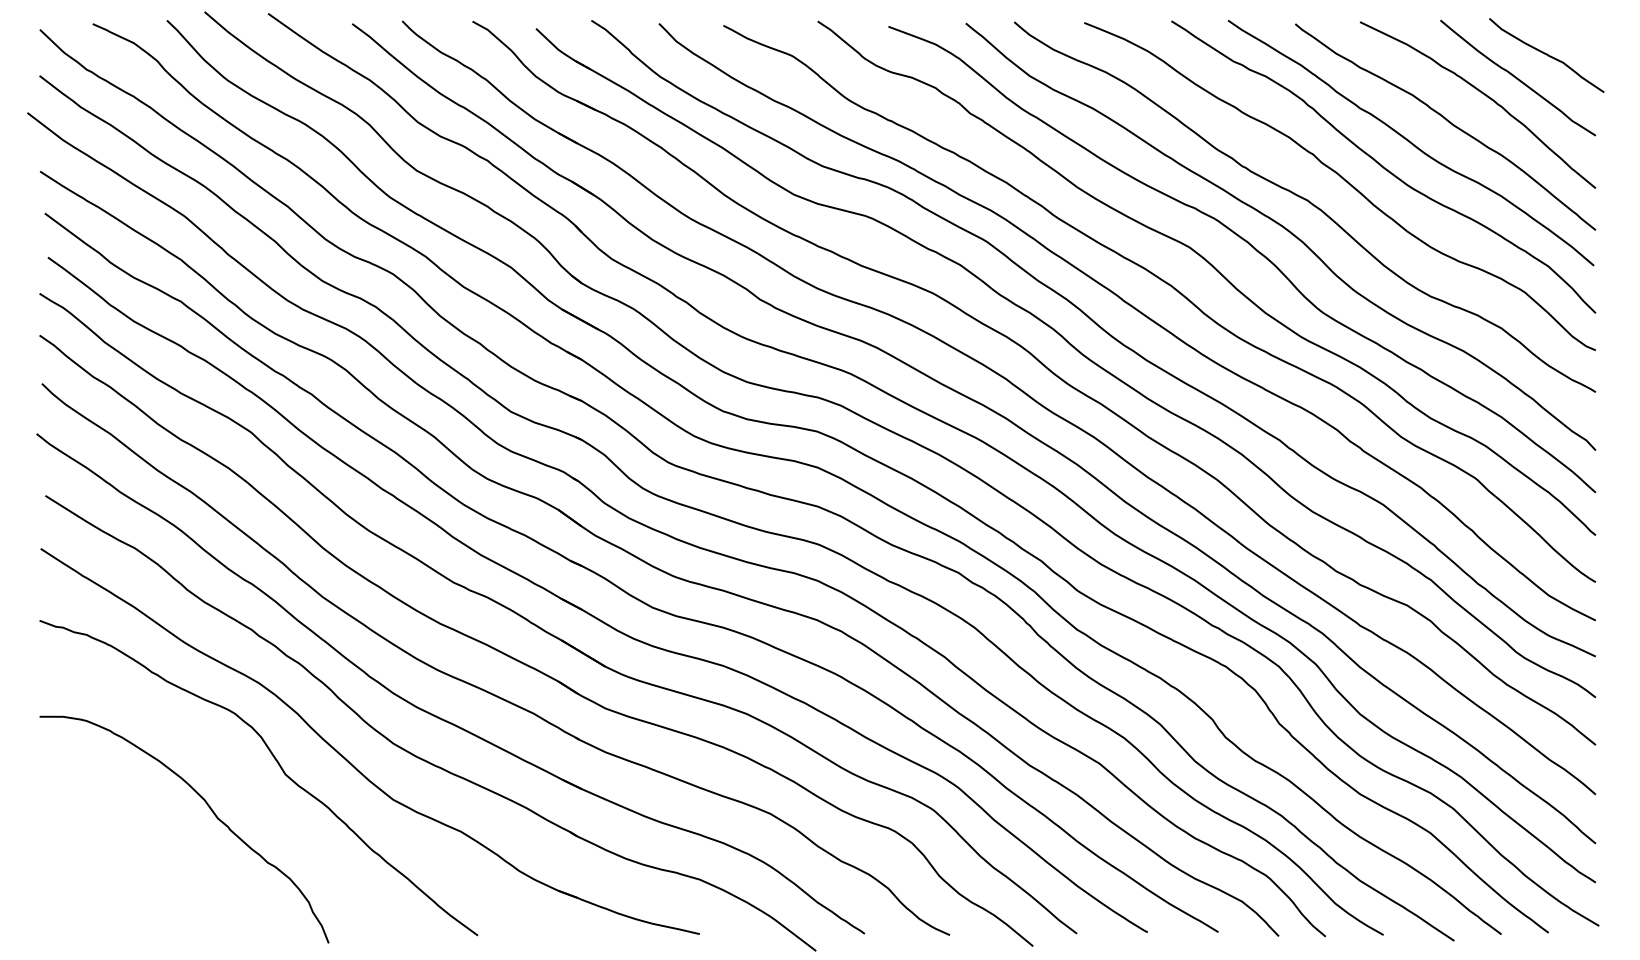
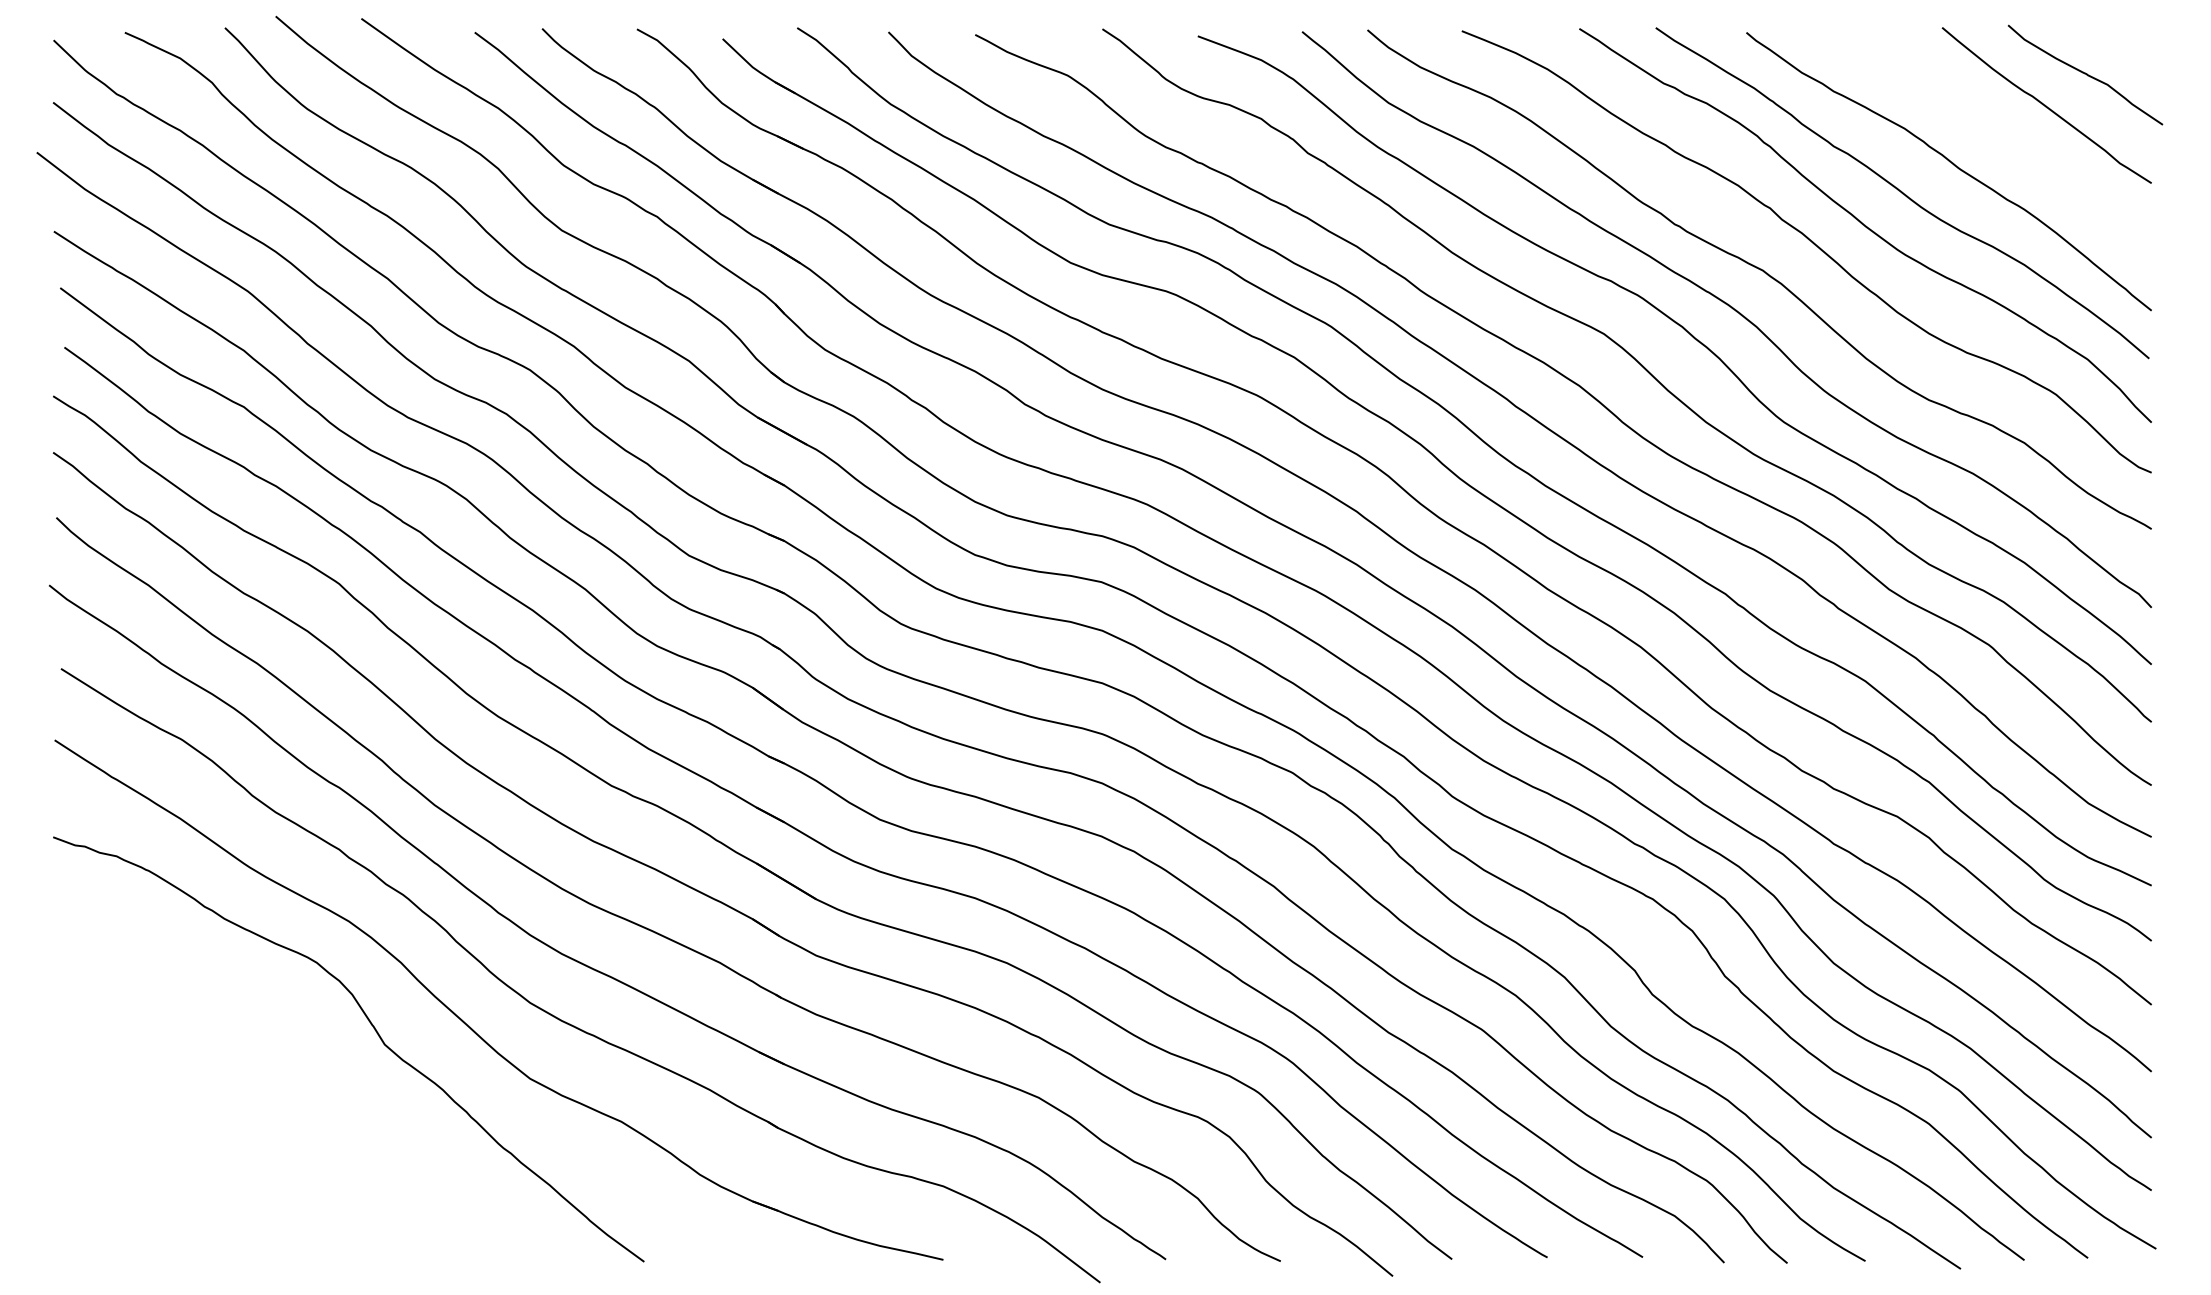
curve: (1485, 95) -> (2002, 129), removed
curve: (211, 810) -> (284, 1093), removed

